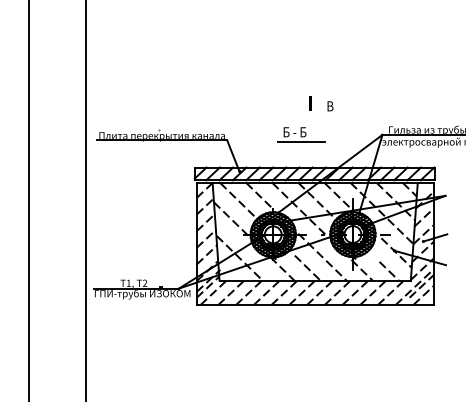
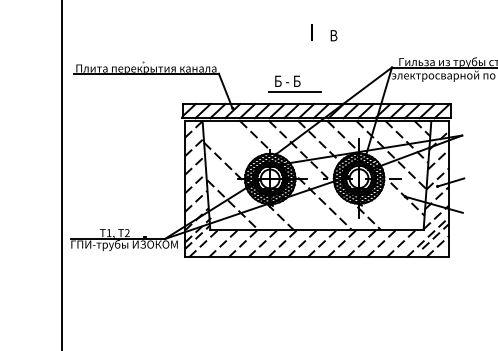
part: (301, 134) -> (295, 83), moved
line: (237, 199) -> (230, 139), removed
line: (307, 267) -> (308, 215), removed
line: (388, 270) -> (398, 218), removed

